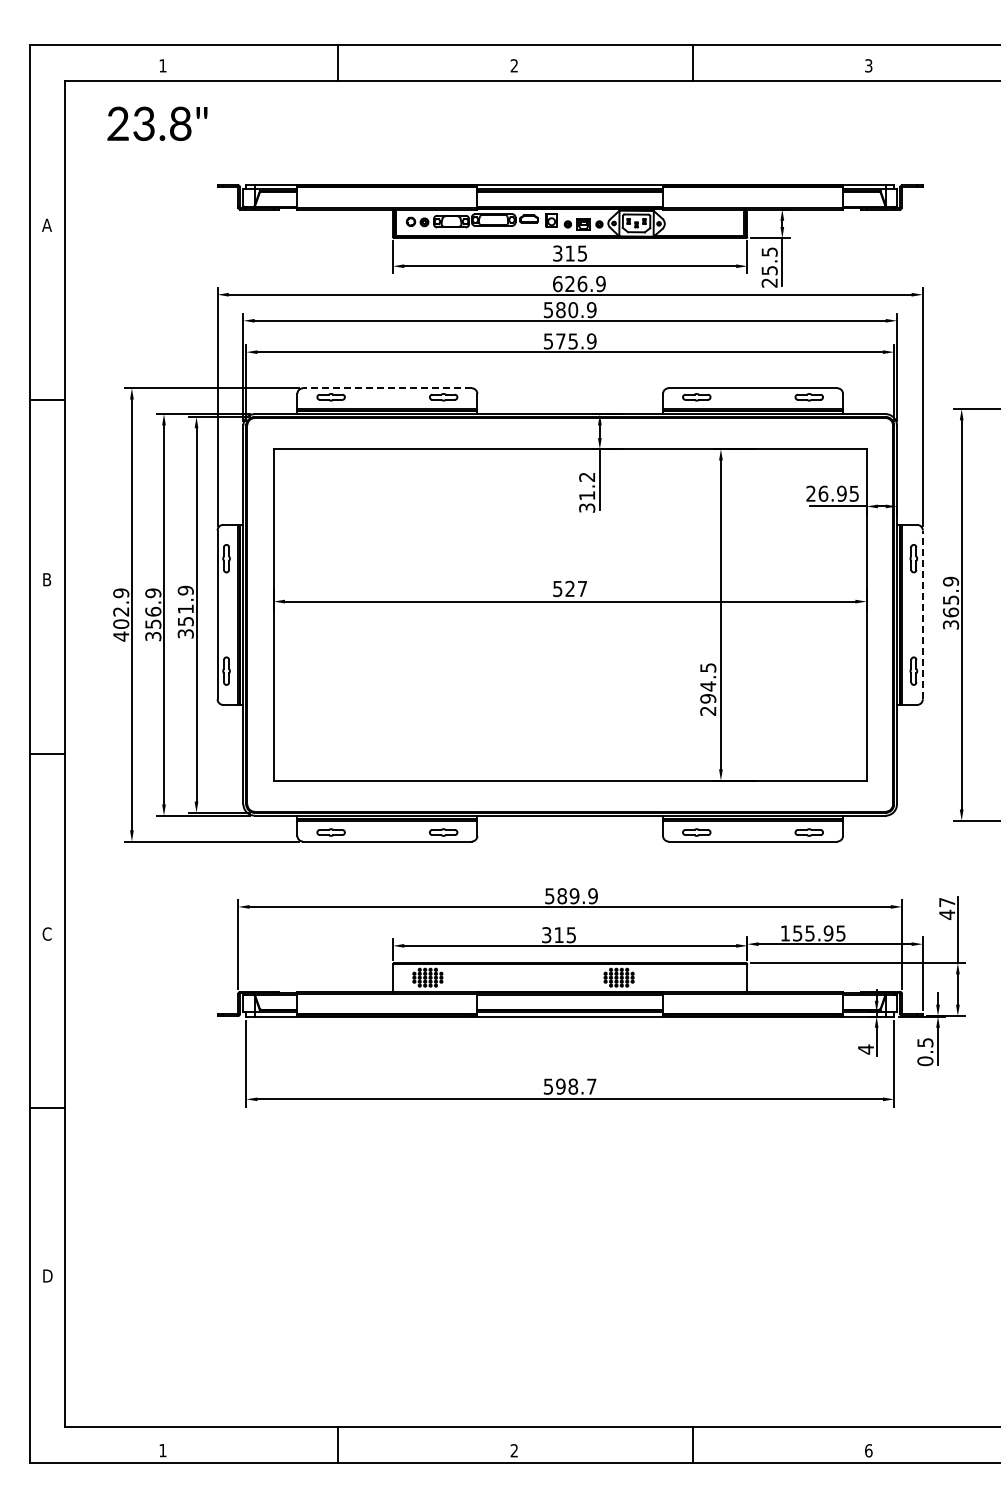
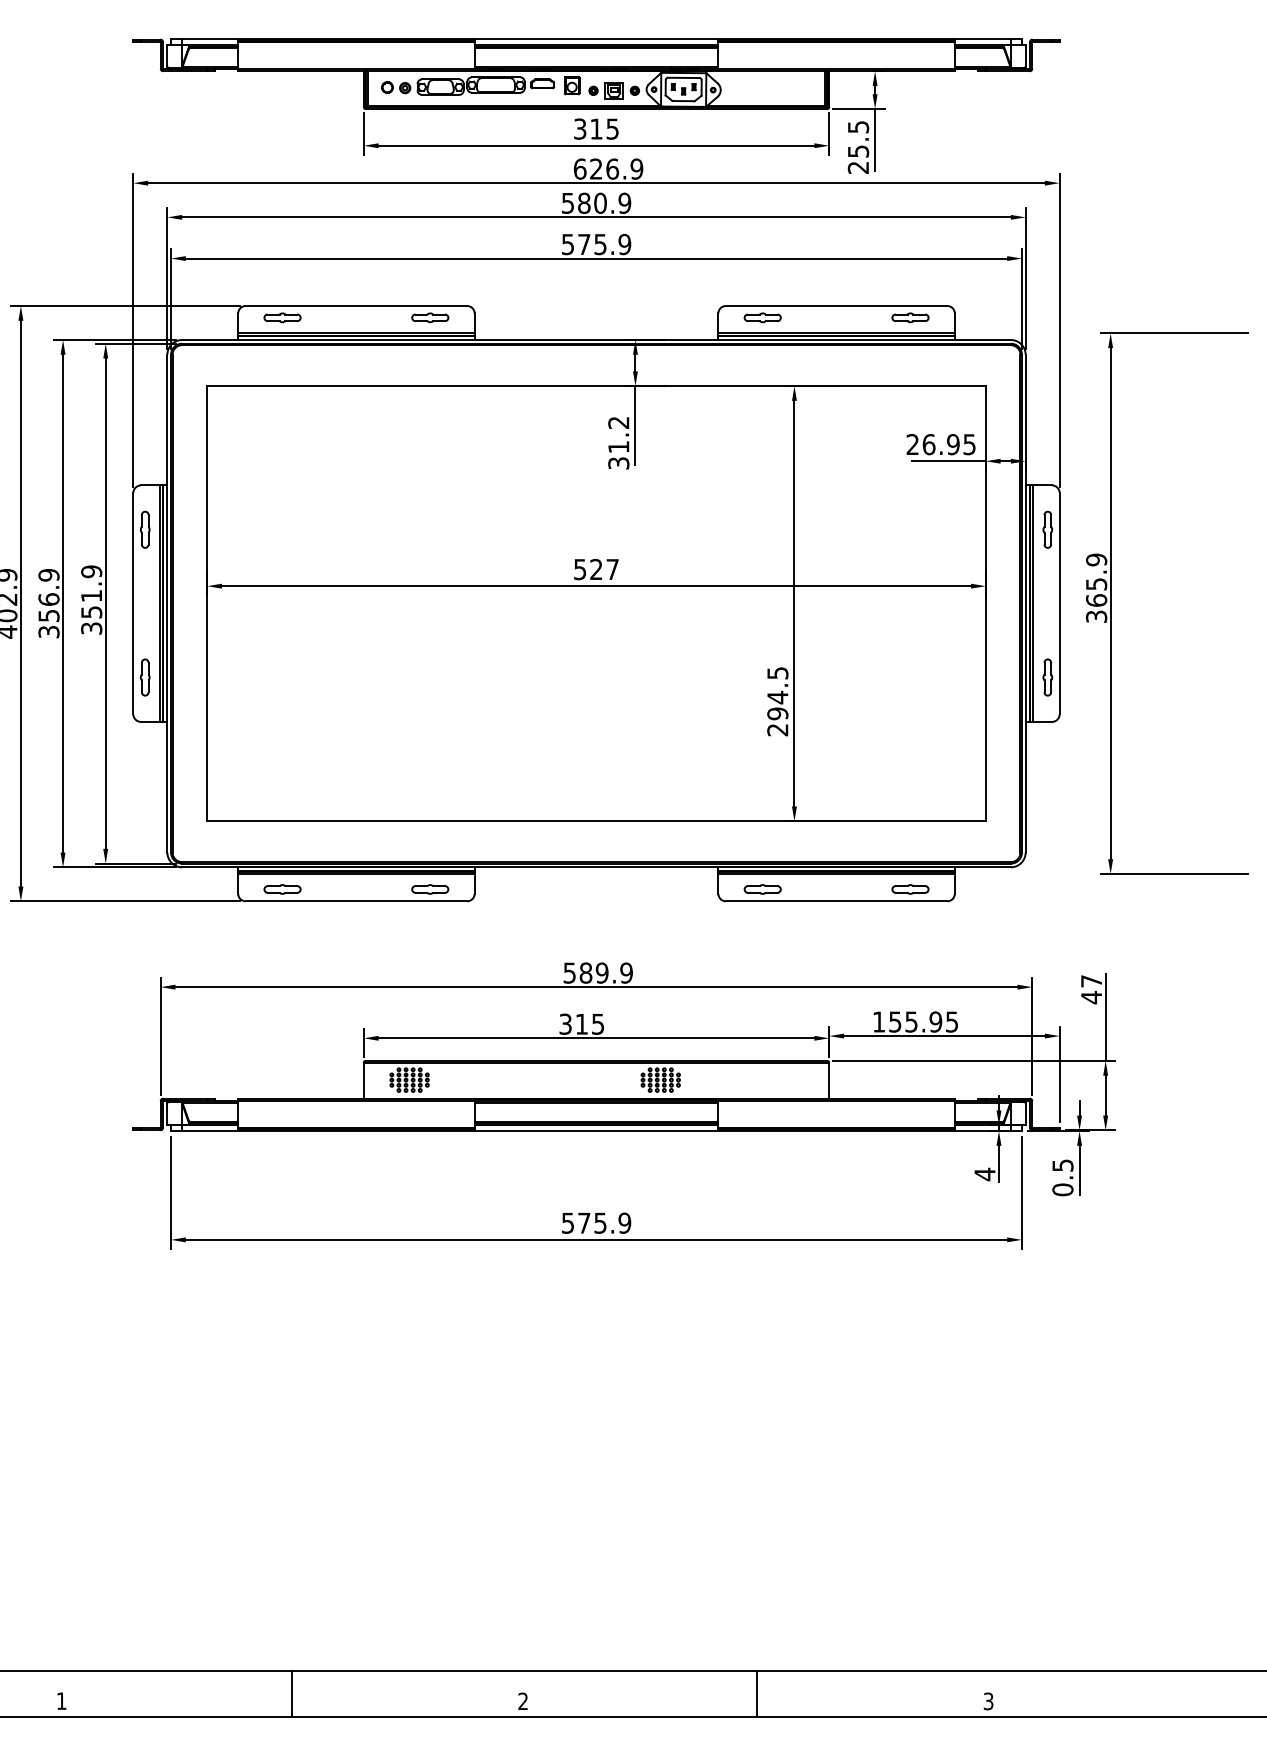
line: (386, 388) -> (355, 306), dashed -> solid
line: (922, 614) -> (1059, 603), dashed -> solid
text: (576, 1086) -> (604, 1222), 598.7 -> 575.9
text: (868, 1450) -> (988, 1701), 6 -> 3

